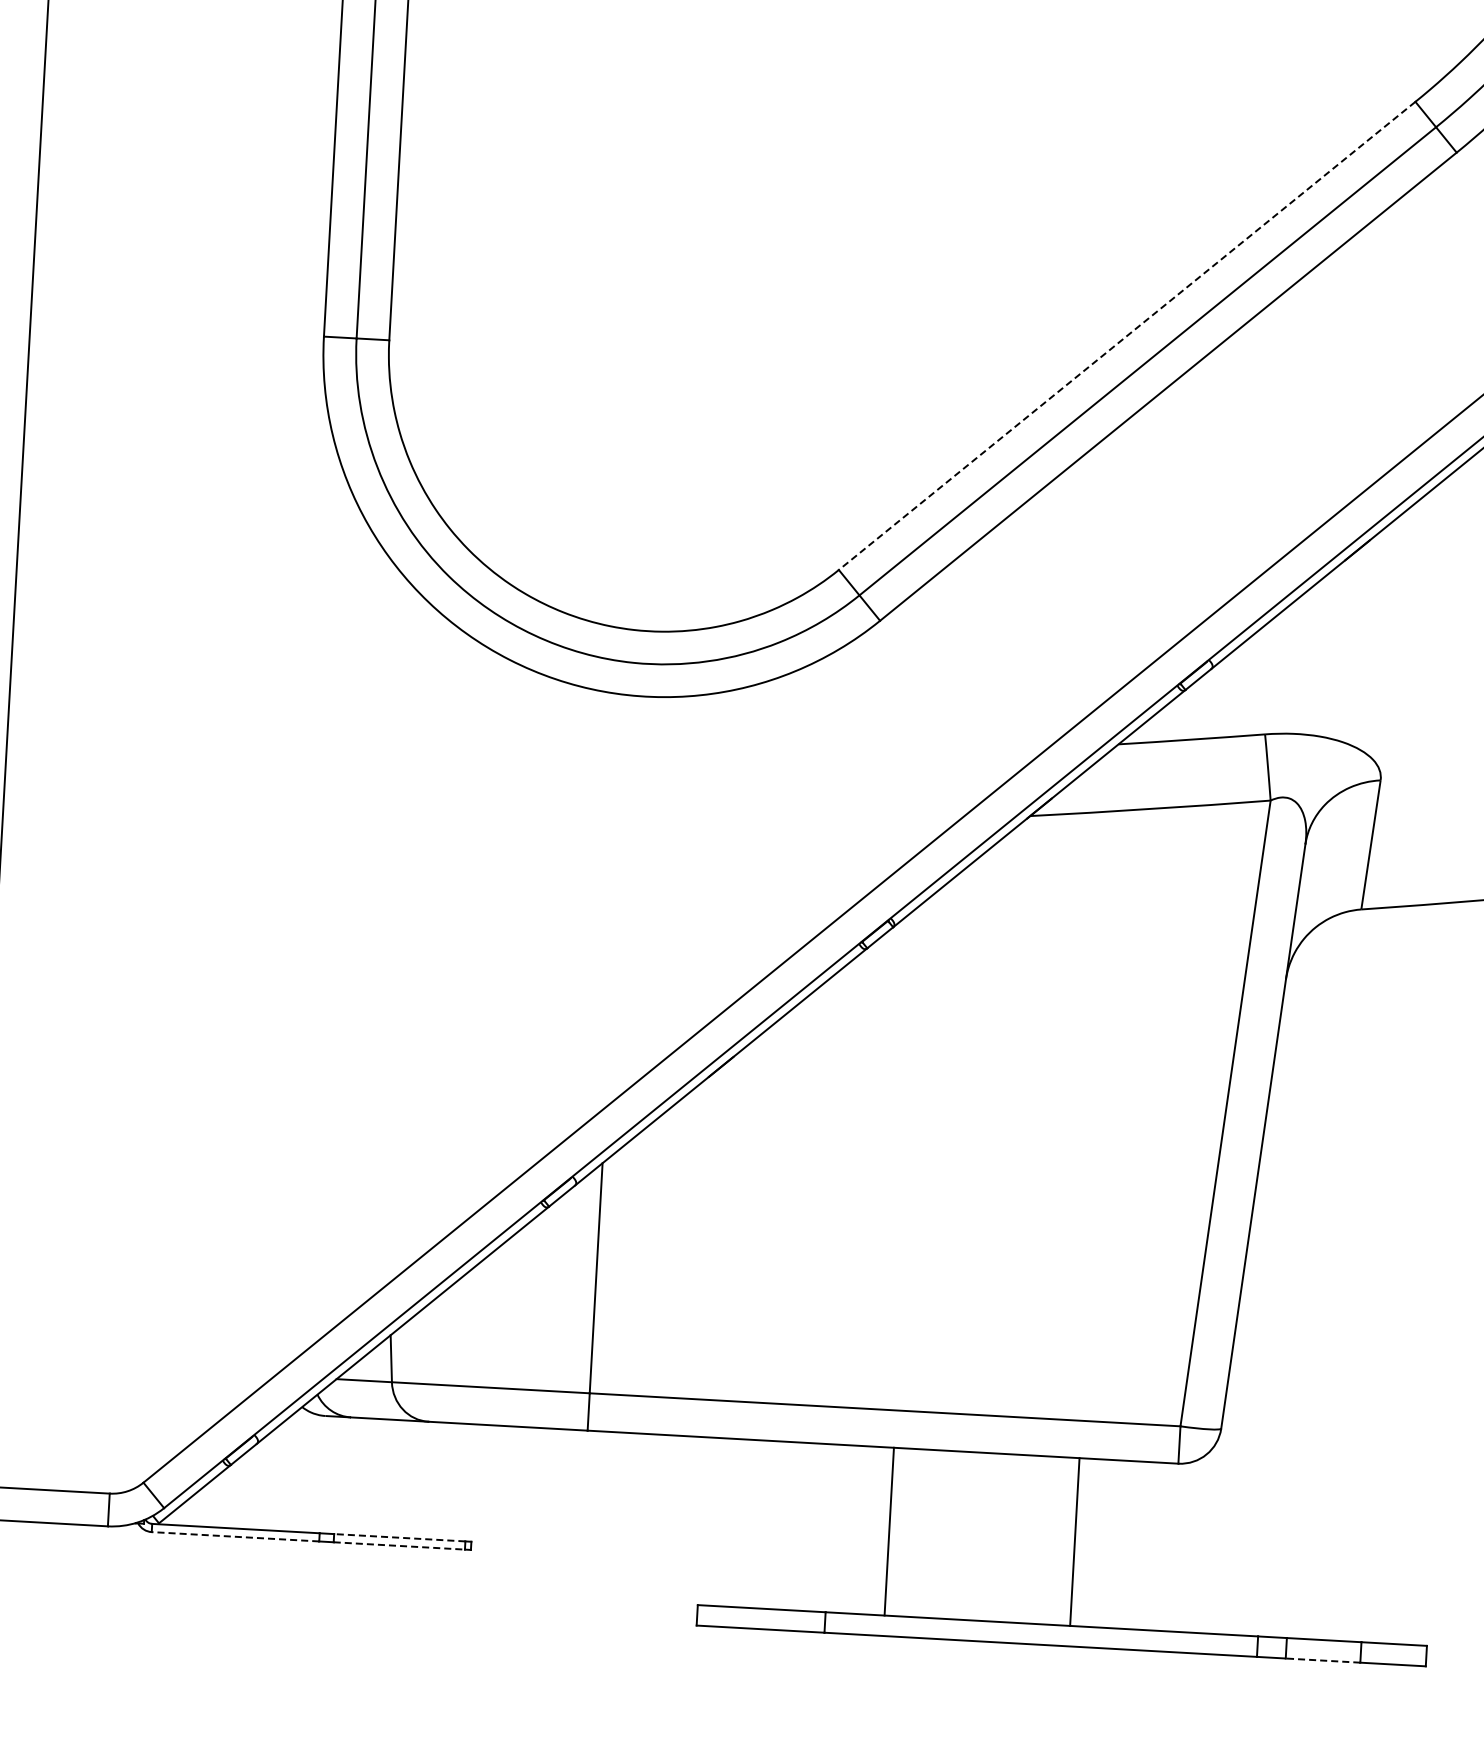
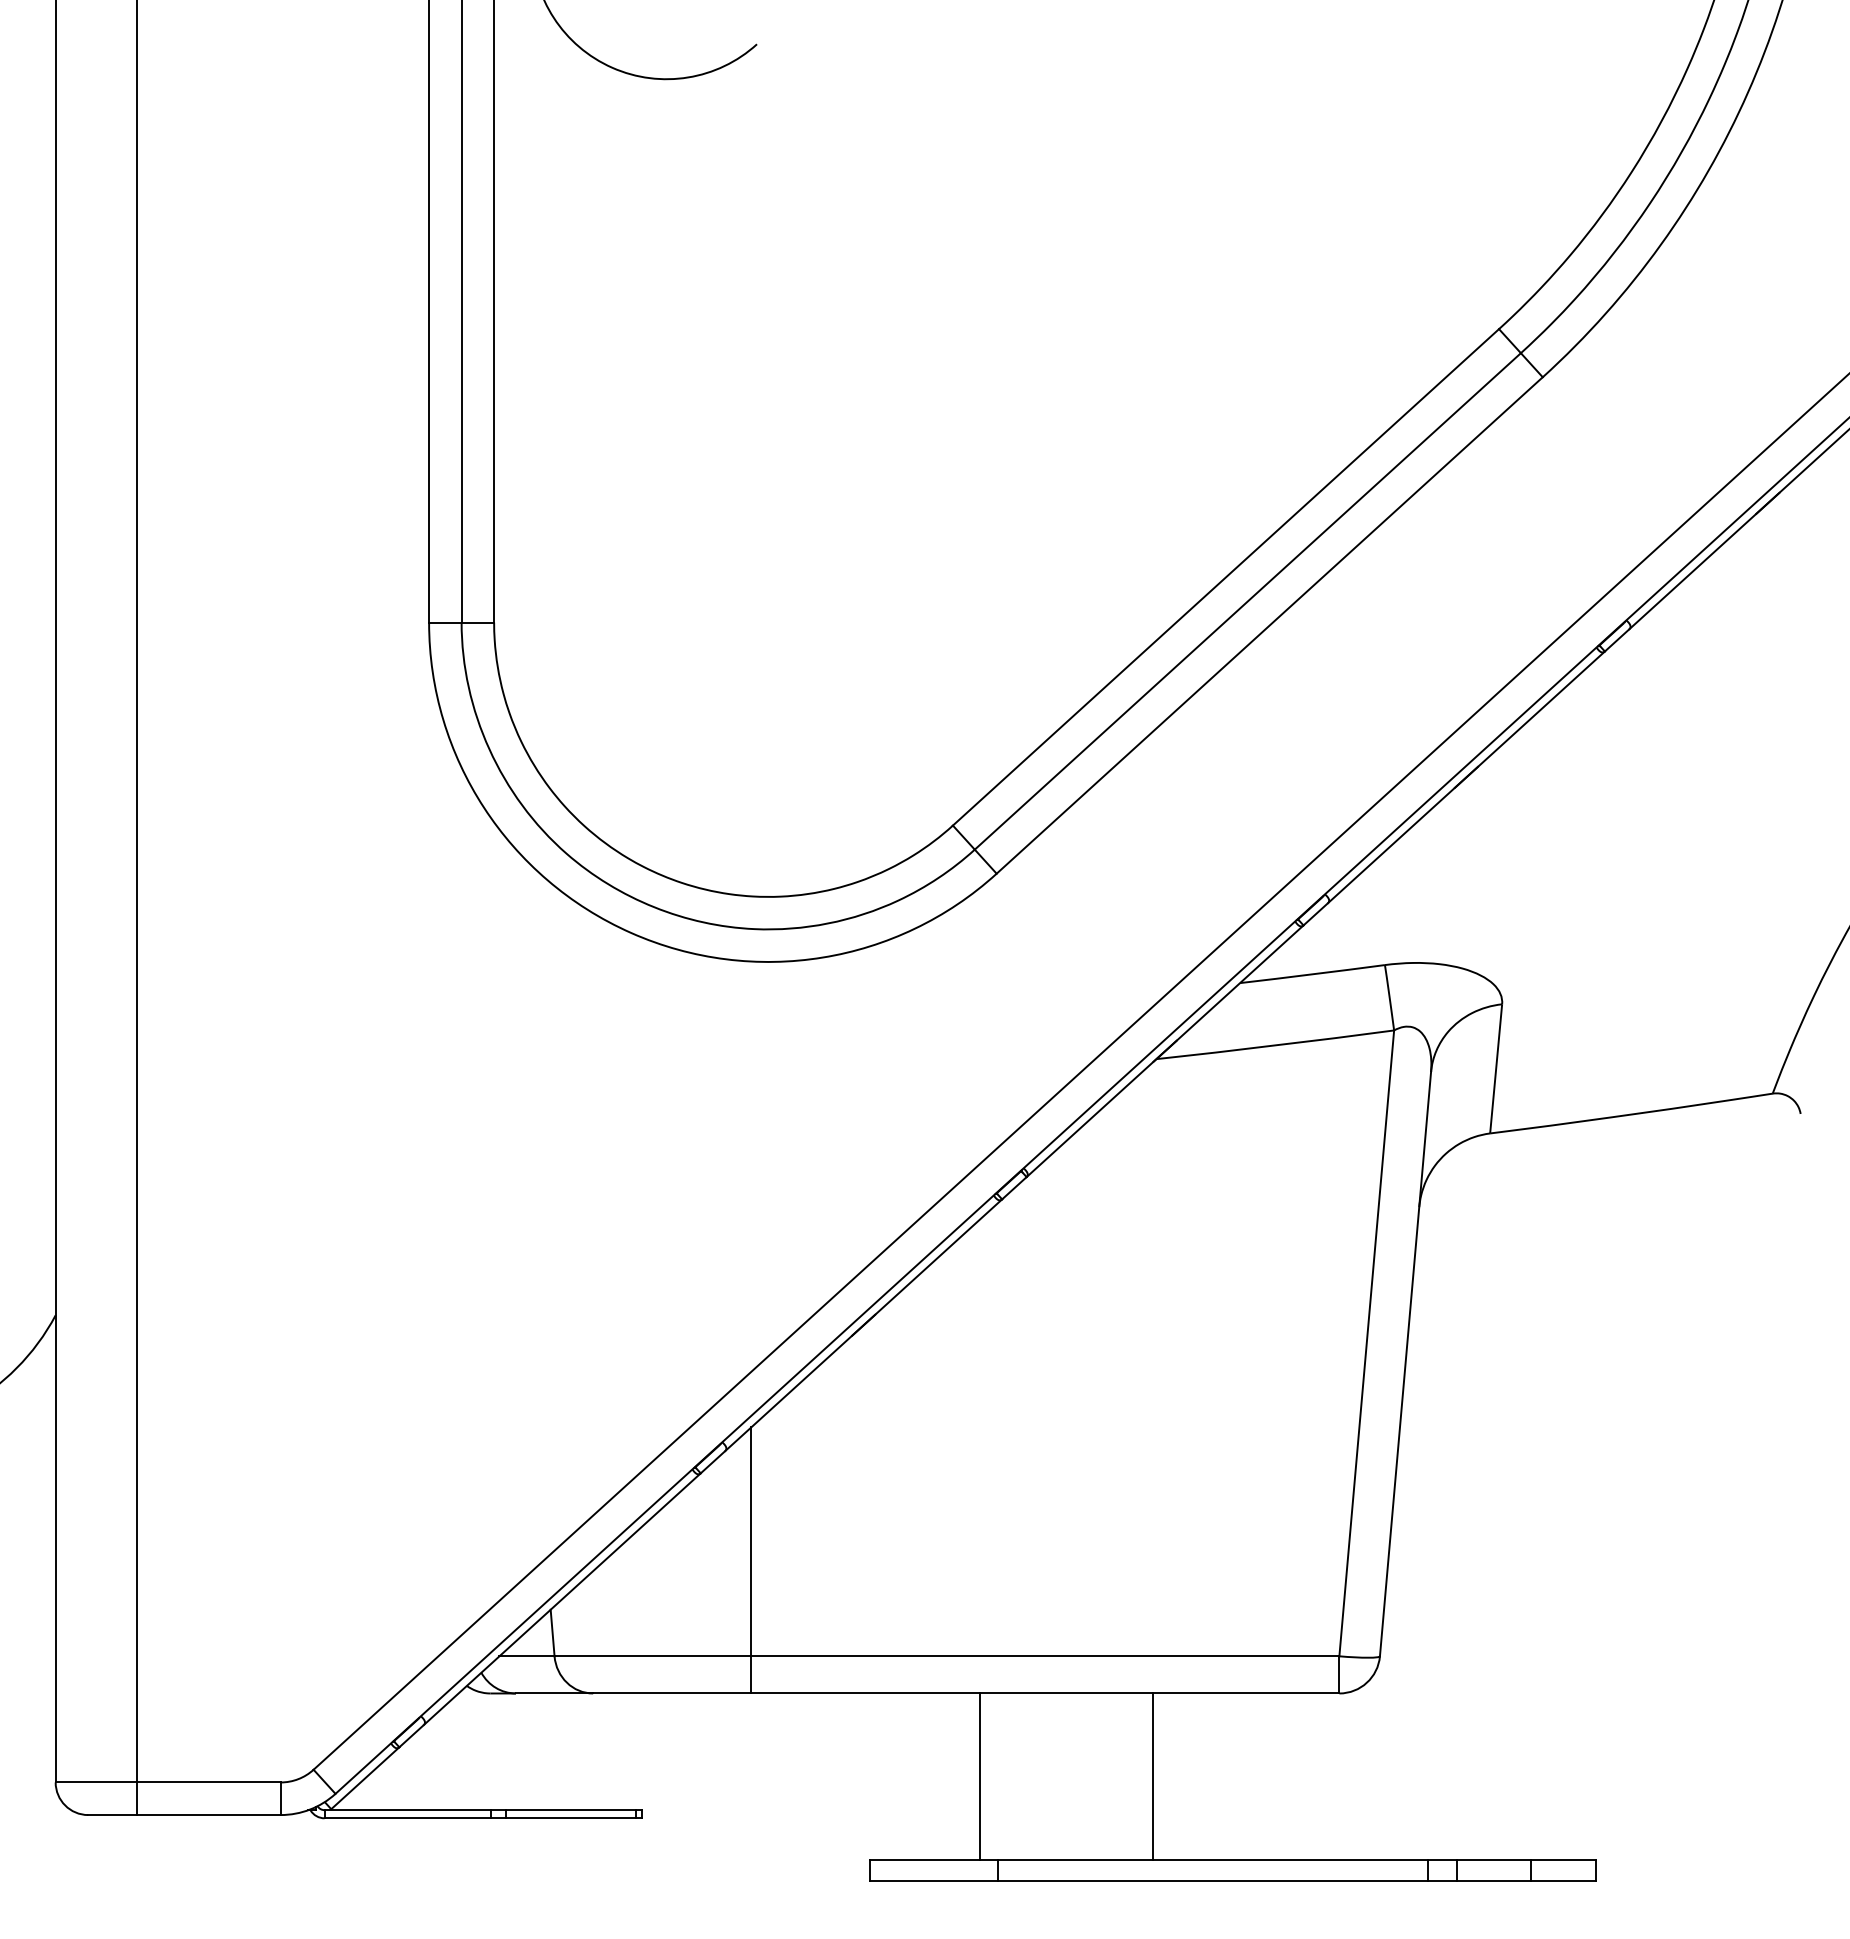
line: (1126, 336) -> (1225, 577), dashed -> solid
line: (889, 1531) -> (980, 1776), moved
line: (235, 1536) -> (407, 1818), dashed -> solid
line: (399, 1538) -> (570, 1810), dashed -> solid
line: (1074, 1541) -> (1152, 1776), moved
line: (399, 1546) -> (571, 1818), dashed -> solid
line: (1322, 1660) -> (1493, 1880), dashed -> solid

